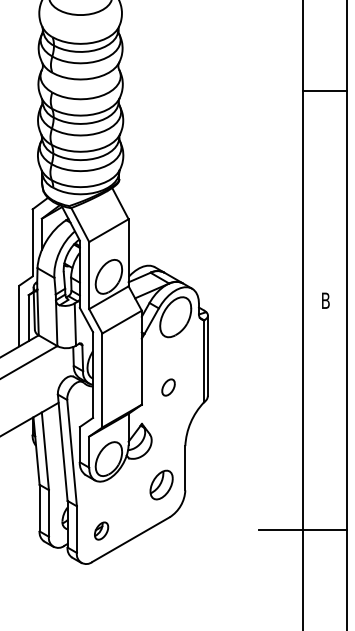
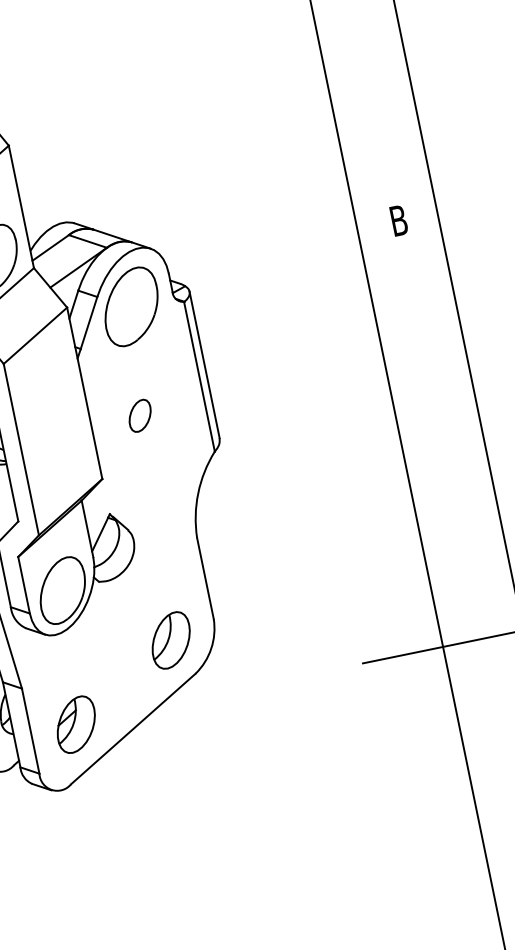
part: (168, 387) -> (140, 415), moved
part: (161, 484) -> (170, 639), moved
part: (101, 530) -> (75, 723), size x1.67

